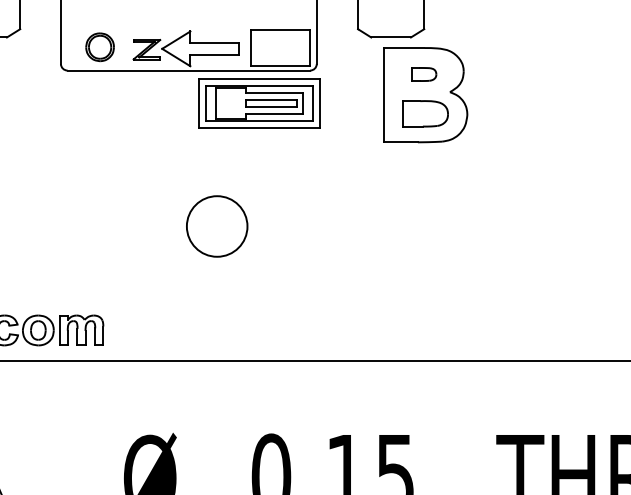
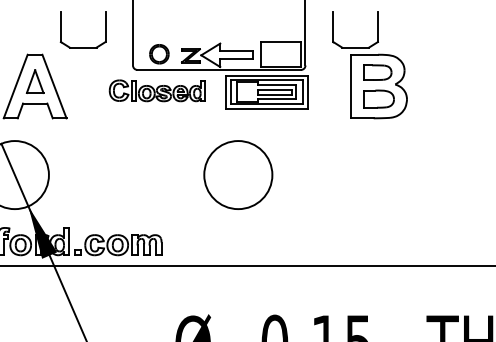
part: (423, 74) -> (377, 72), size x1.67
part: (95, 101) -> (156, 90), added
circle: (217, 227) -> (238, 175), size x1.67

